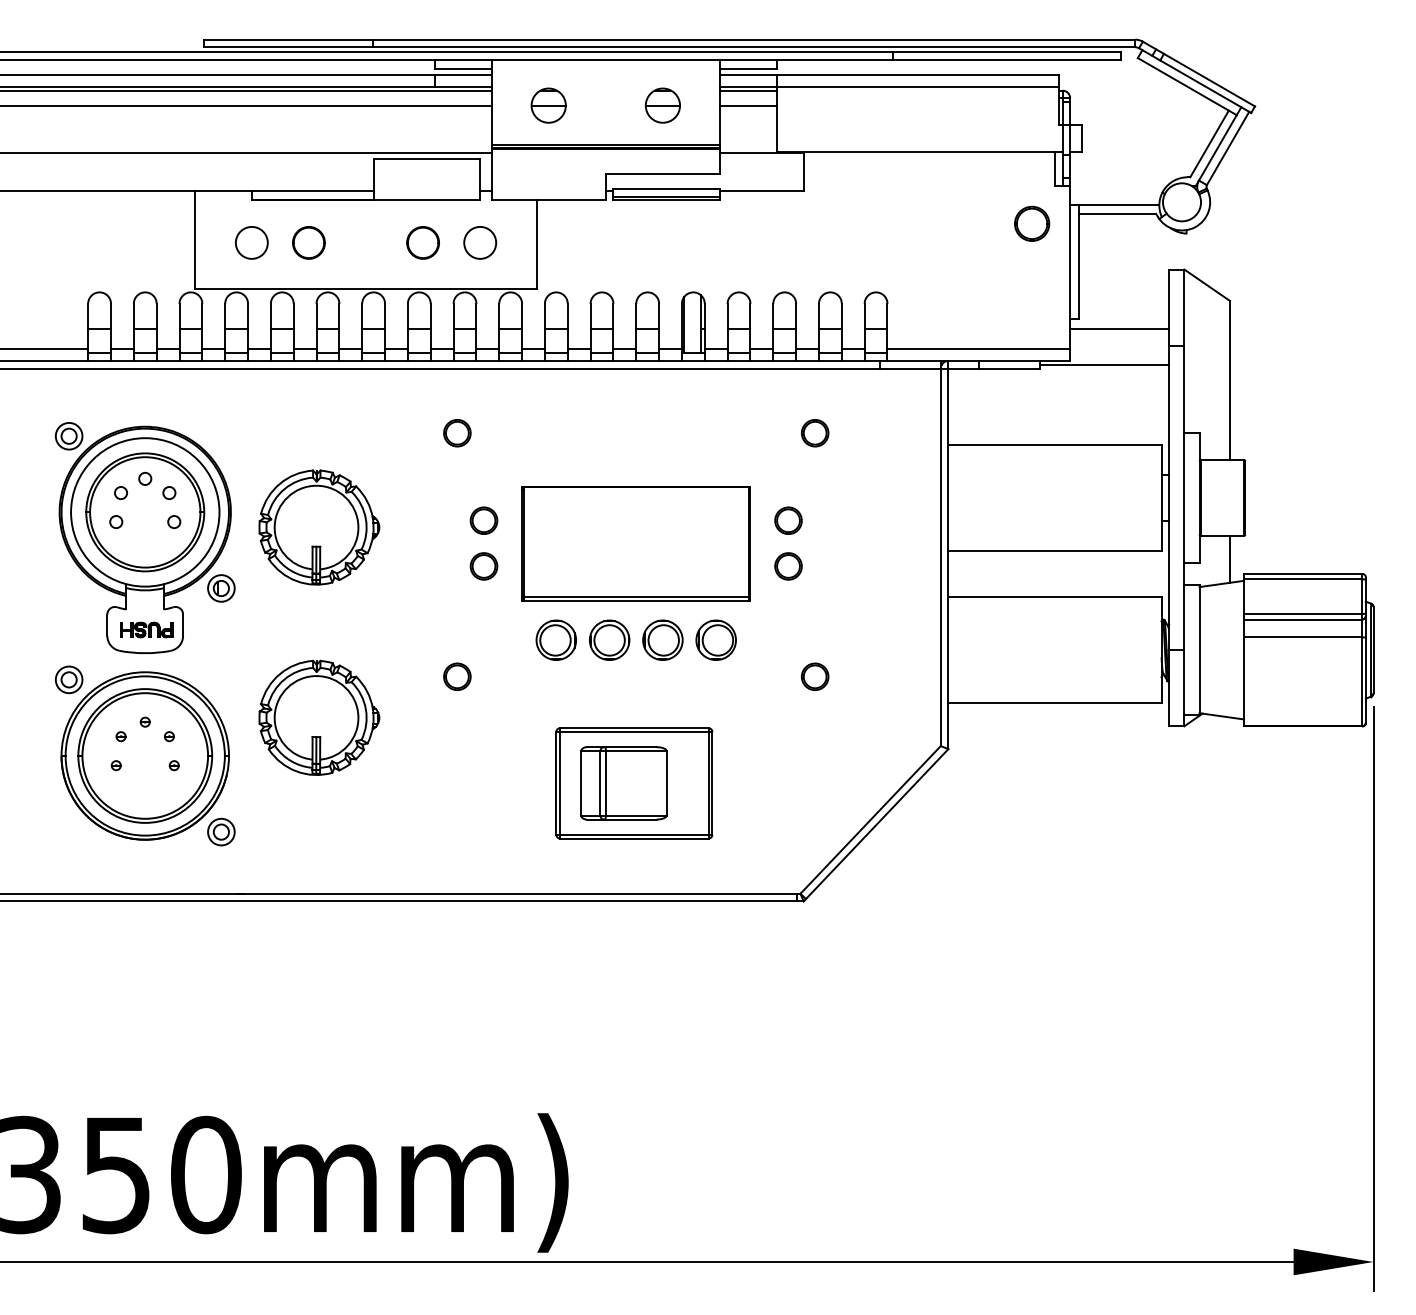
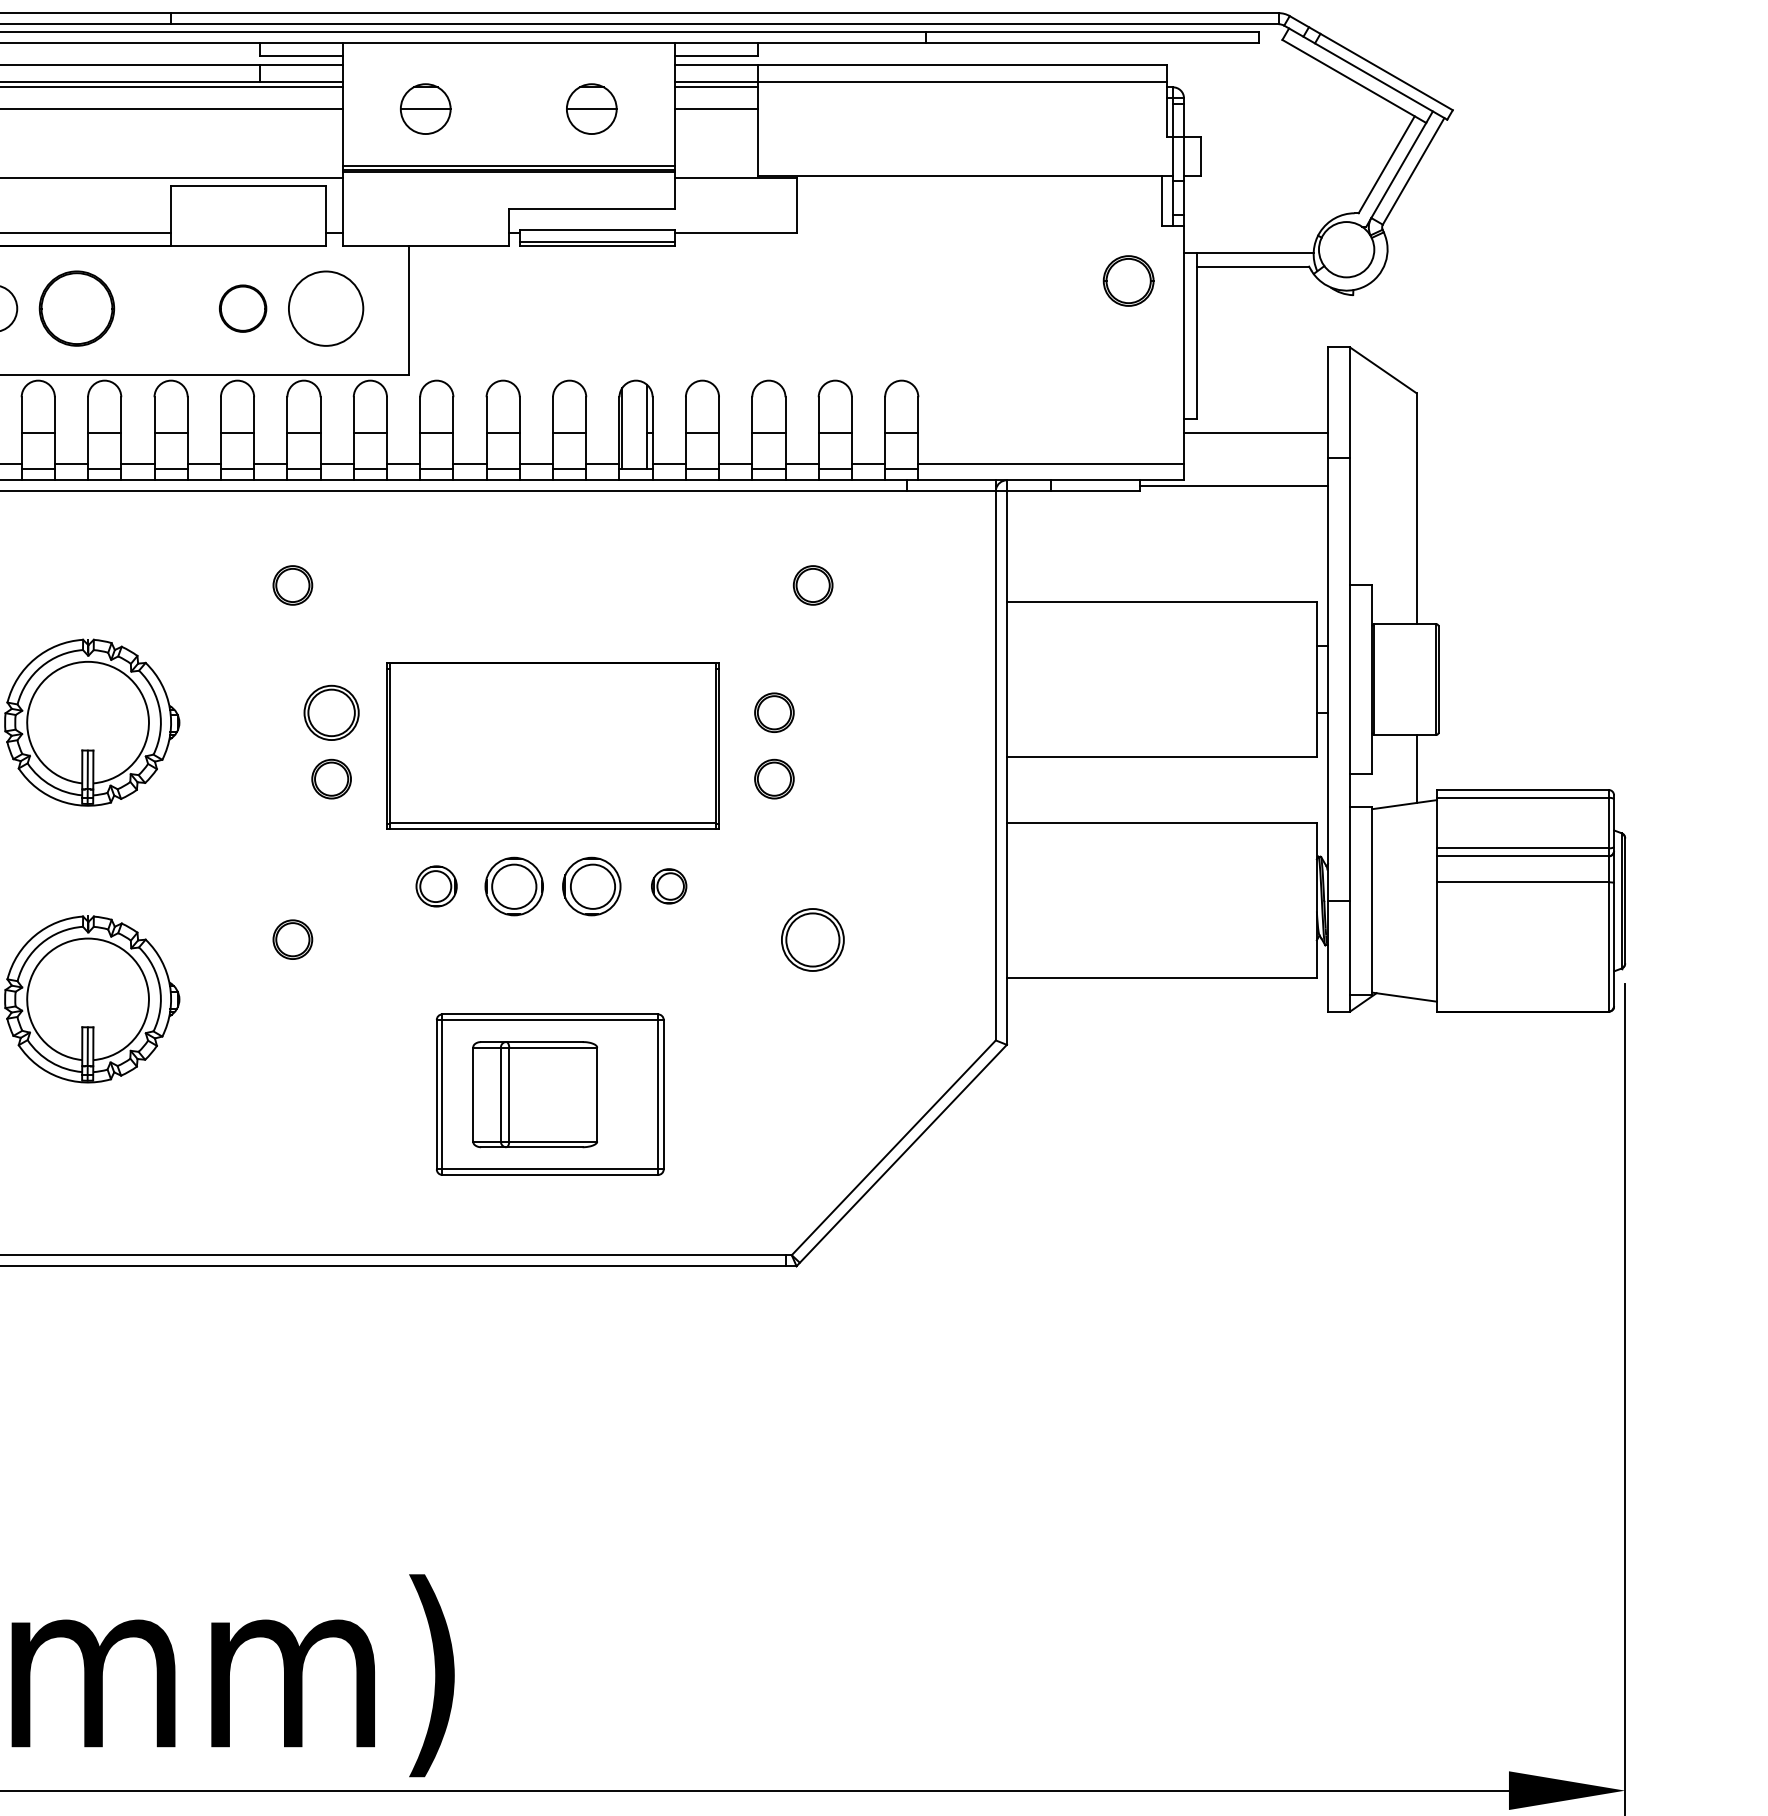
circle: (308, 242) -> (76, 308), size x1.6
circle: (480, 242) -> (326, 308), size x1.6
part: (483, 520) -> (330, 712), size x1.4
part: (555, 639) -> (435, 885), size x0.7
part: (715, 639) -> (668, 885), size x0.6
part: (815, 676) -> (813, 939), size x1.6

